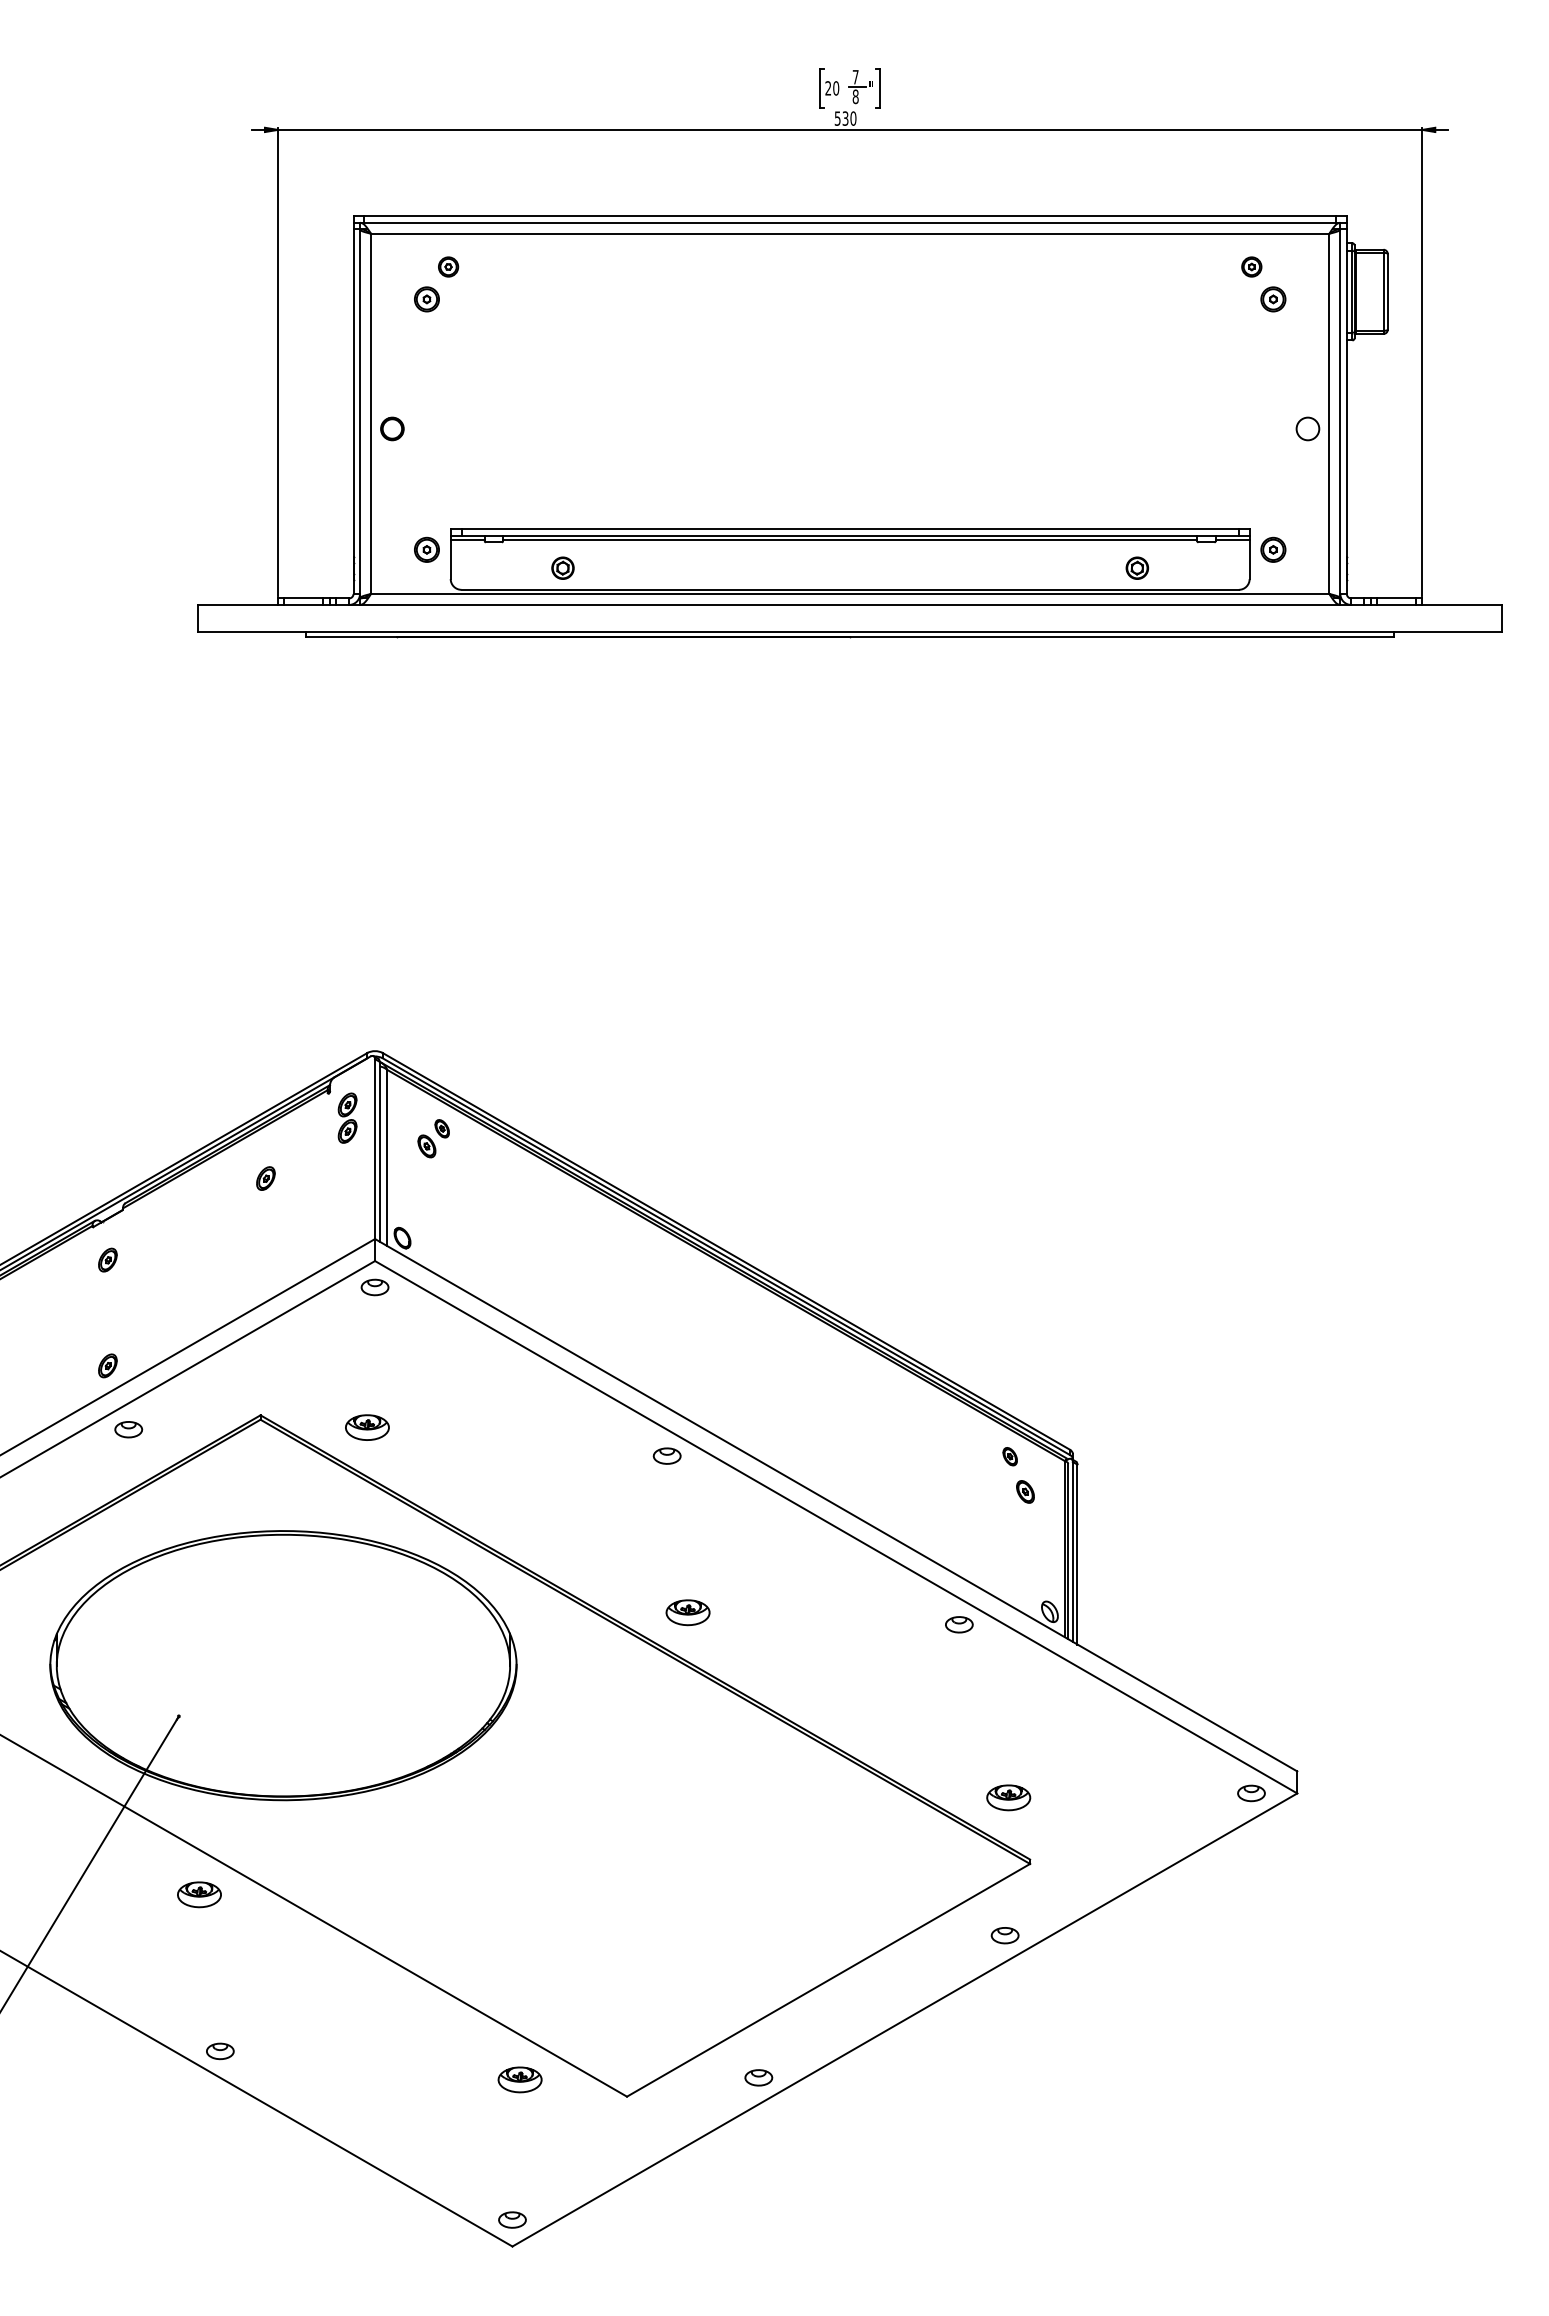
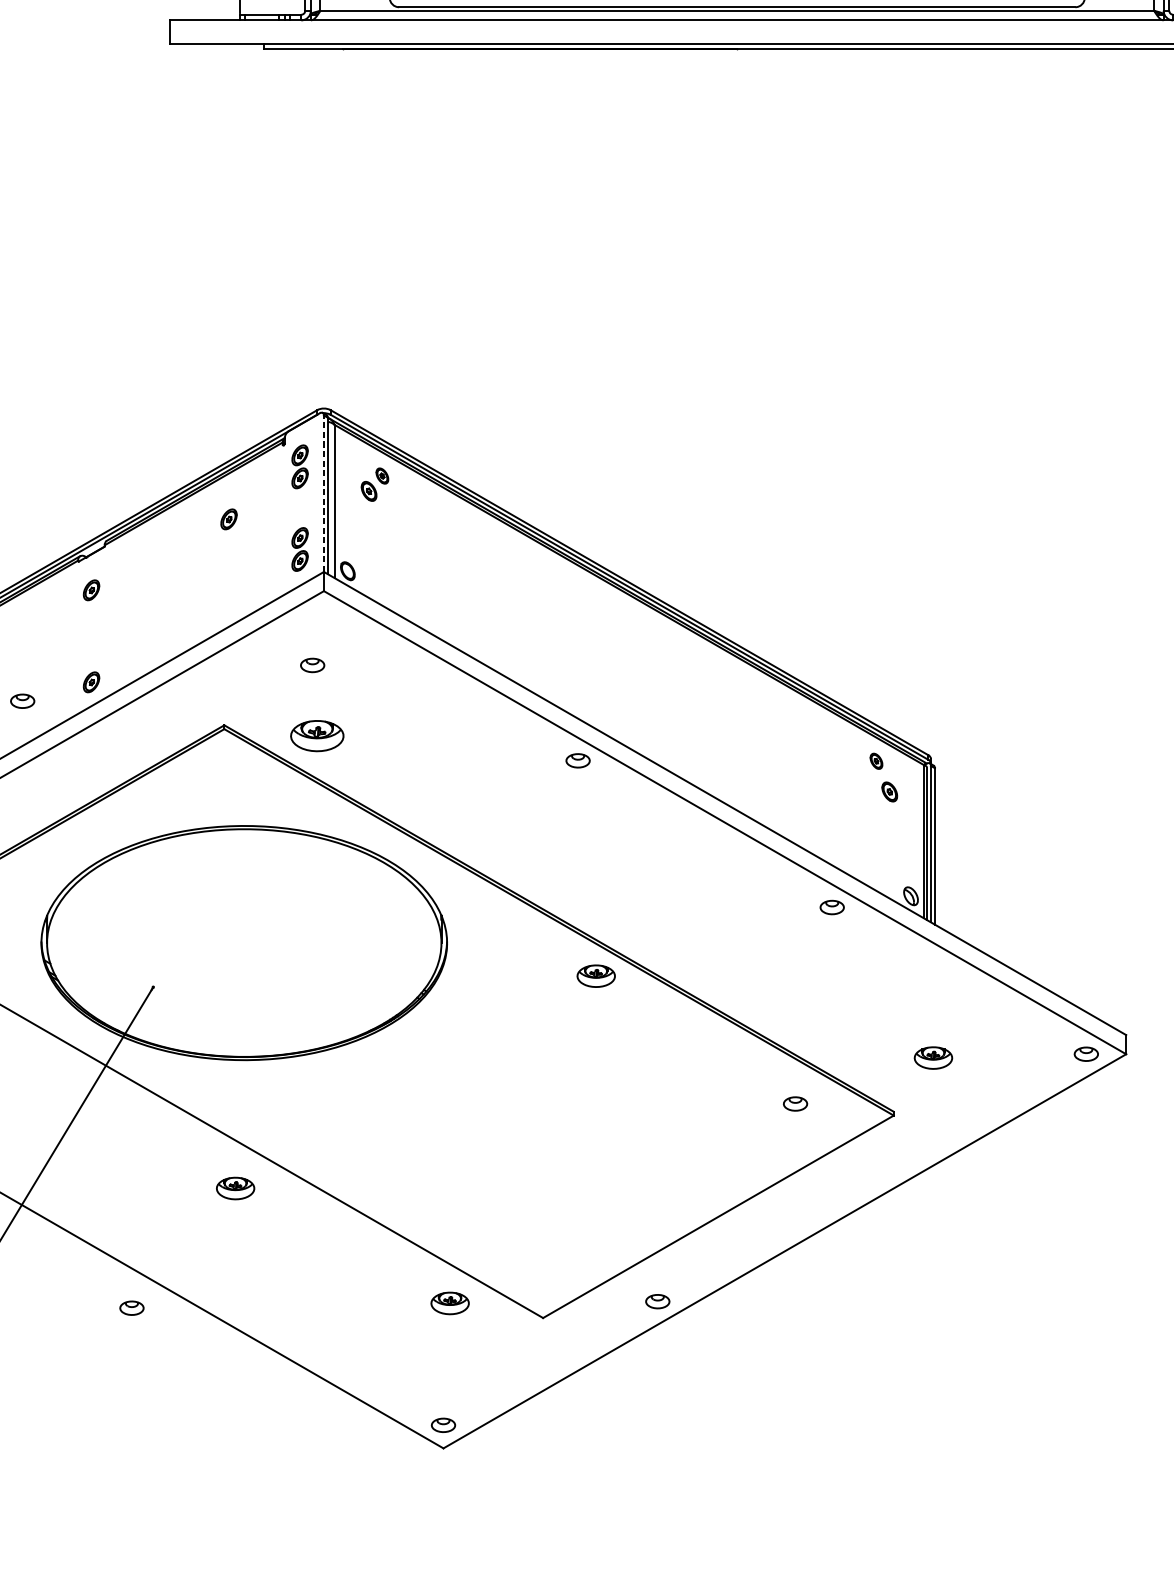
line: (375, 1149) -> (324, 494), solid -> dashed
part: (347, 1212) -> (299, 548), added
part: (374, 1287) -> (312, 665), moved
part: (367, 1427) -> (317, 735), size x1.4
part: (128, 1429) -> (22, 701), moved
part: (687, 1612) -> (595, 976), moved
part: (1008, 1797) -> (933, 1057), moved
part: (199, 1894) -> (235, 1188), moved
part: (1004, 1935) -> (794, 1103), moved
part: (220, 2051) -> (132, 1308), moved

